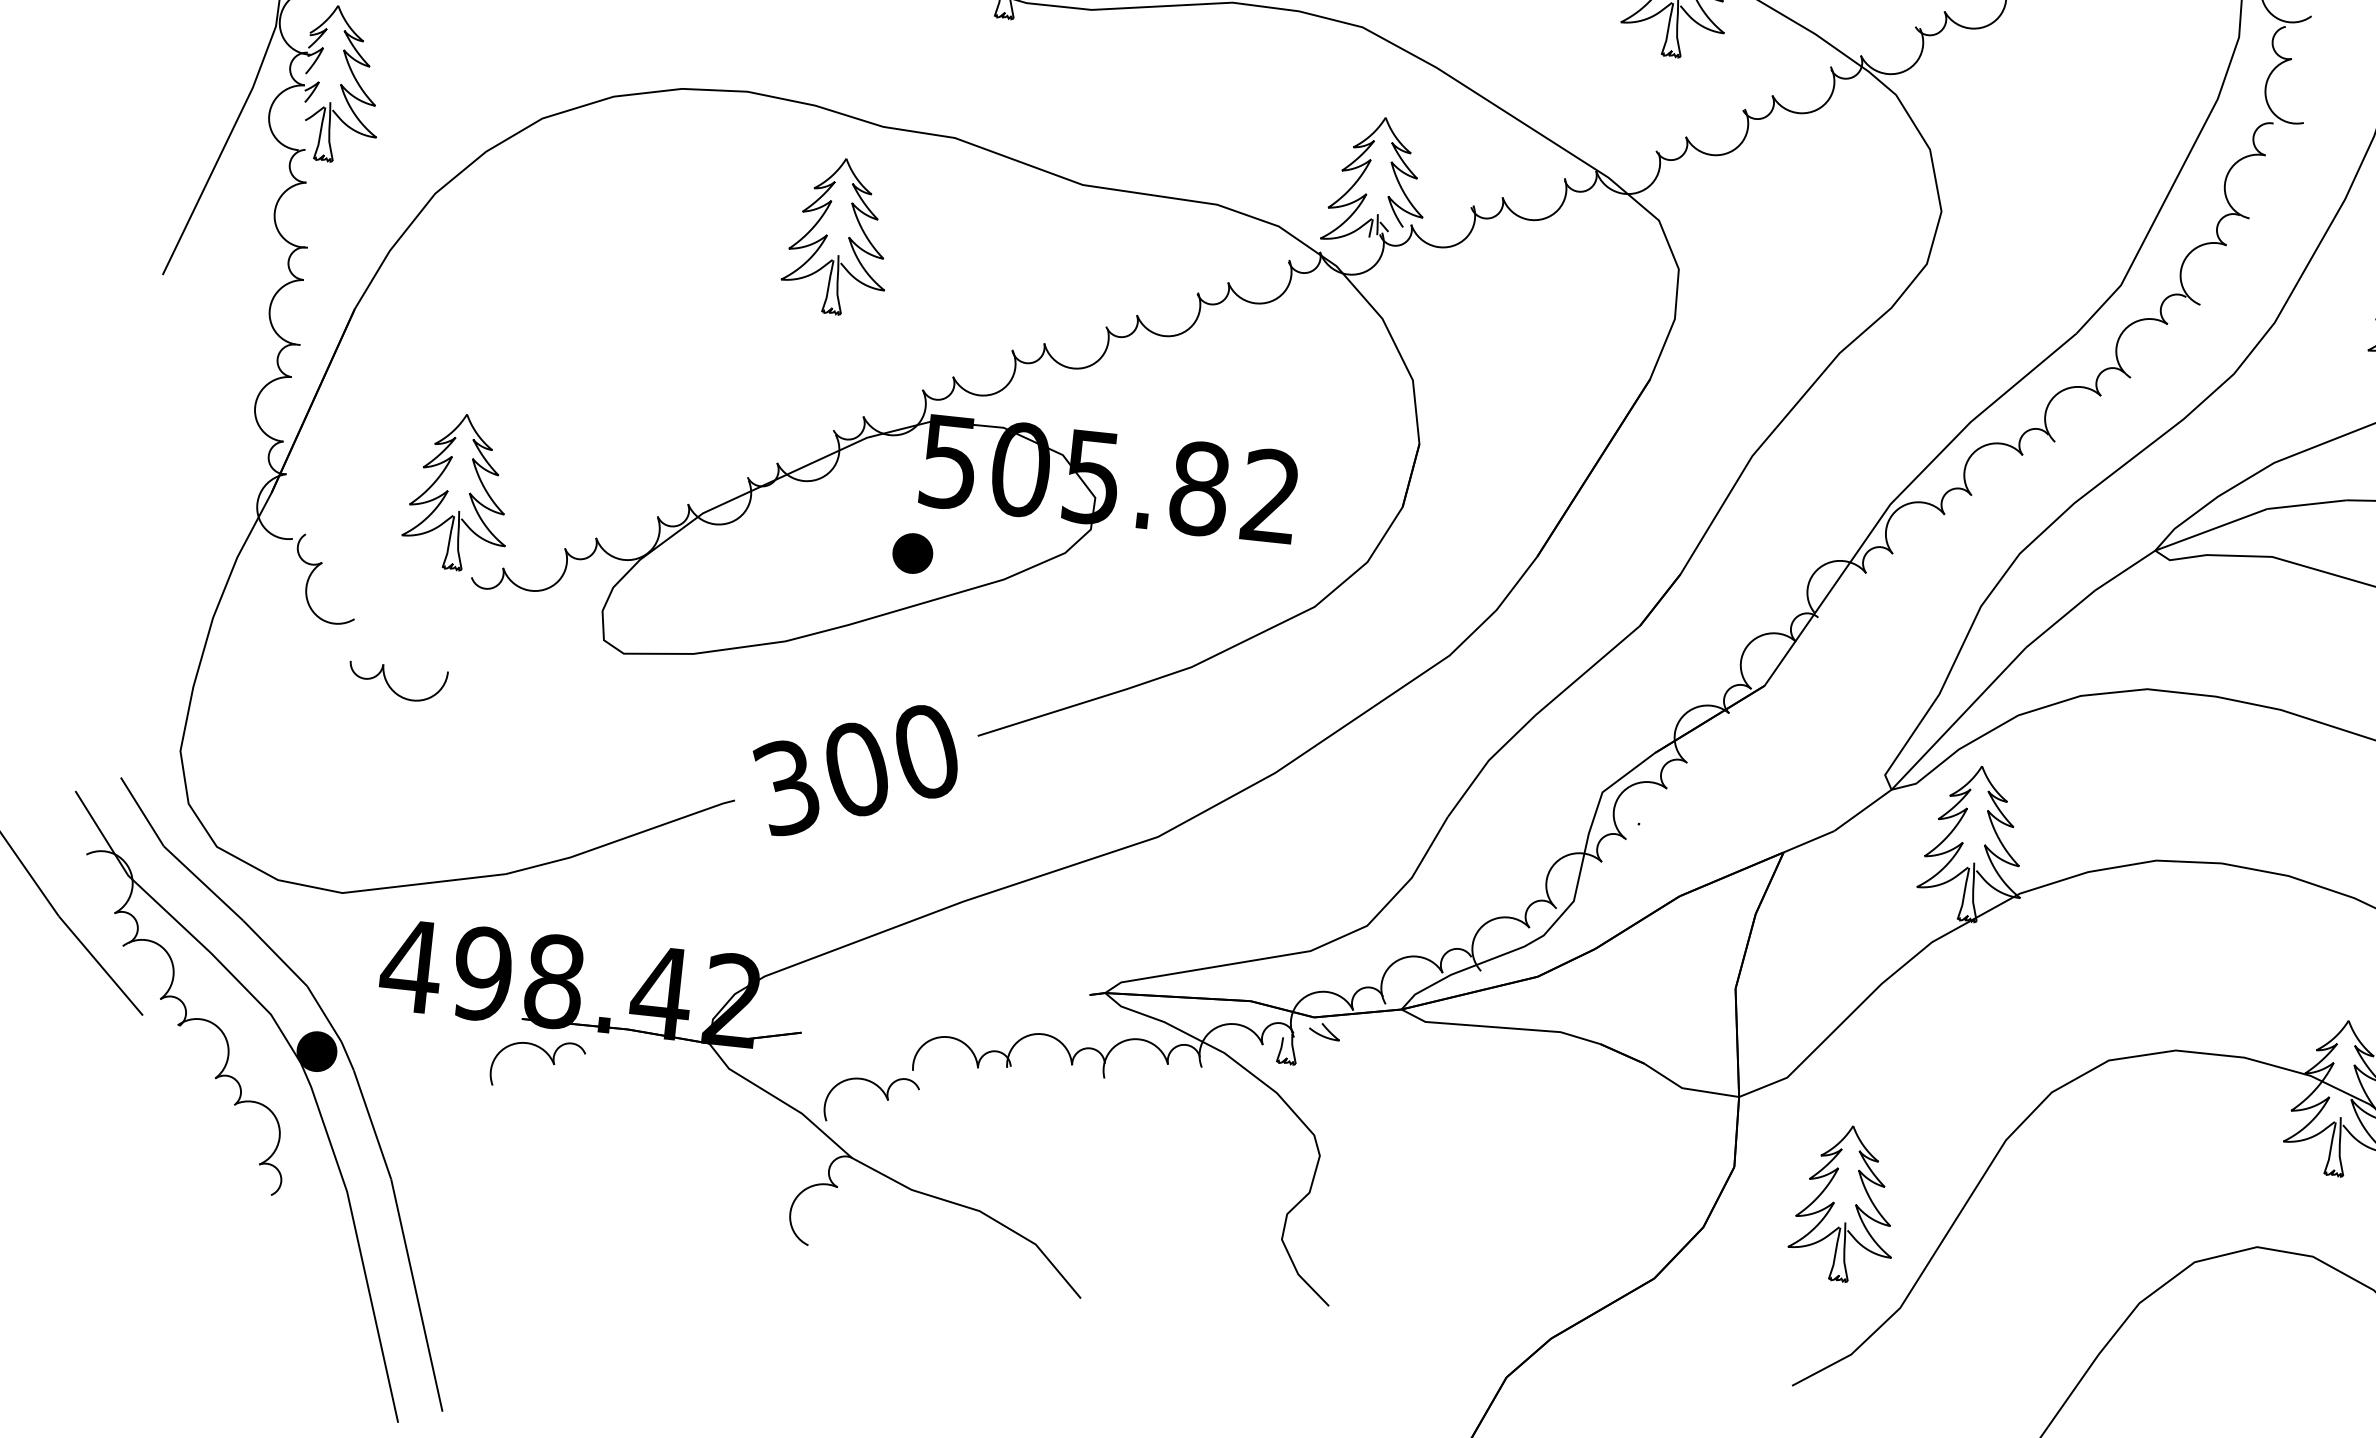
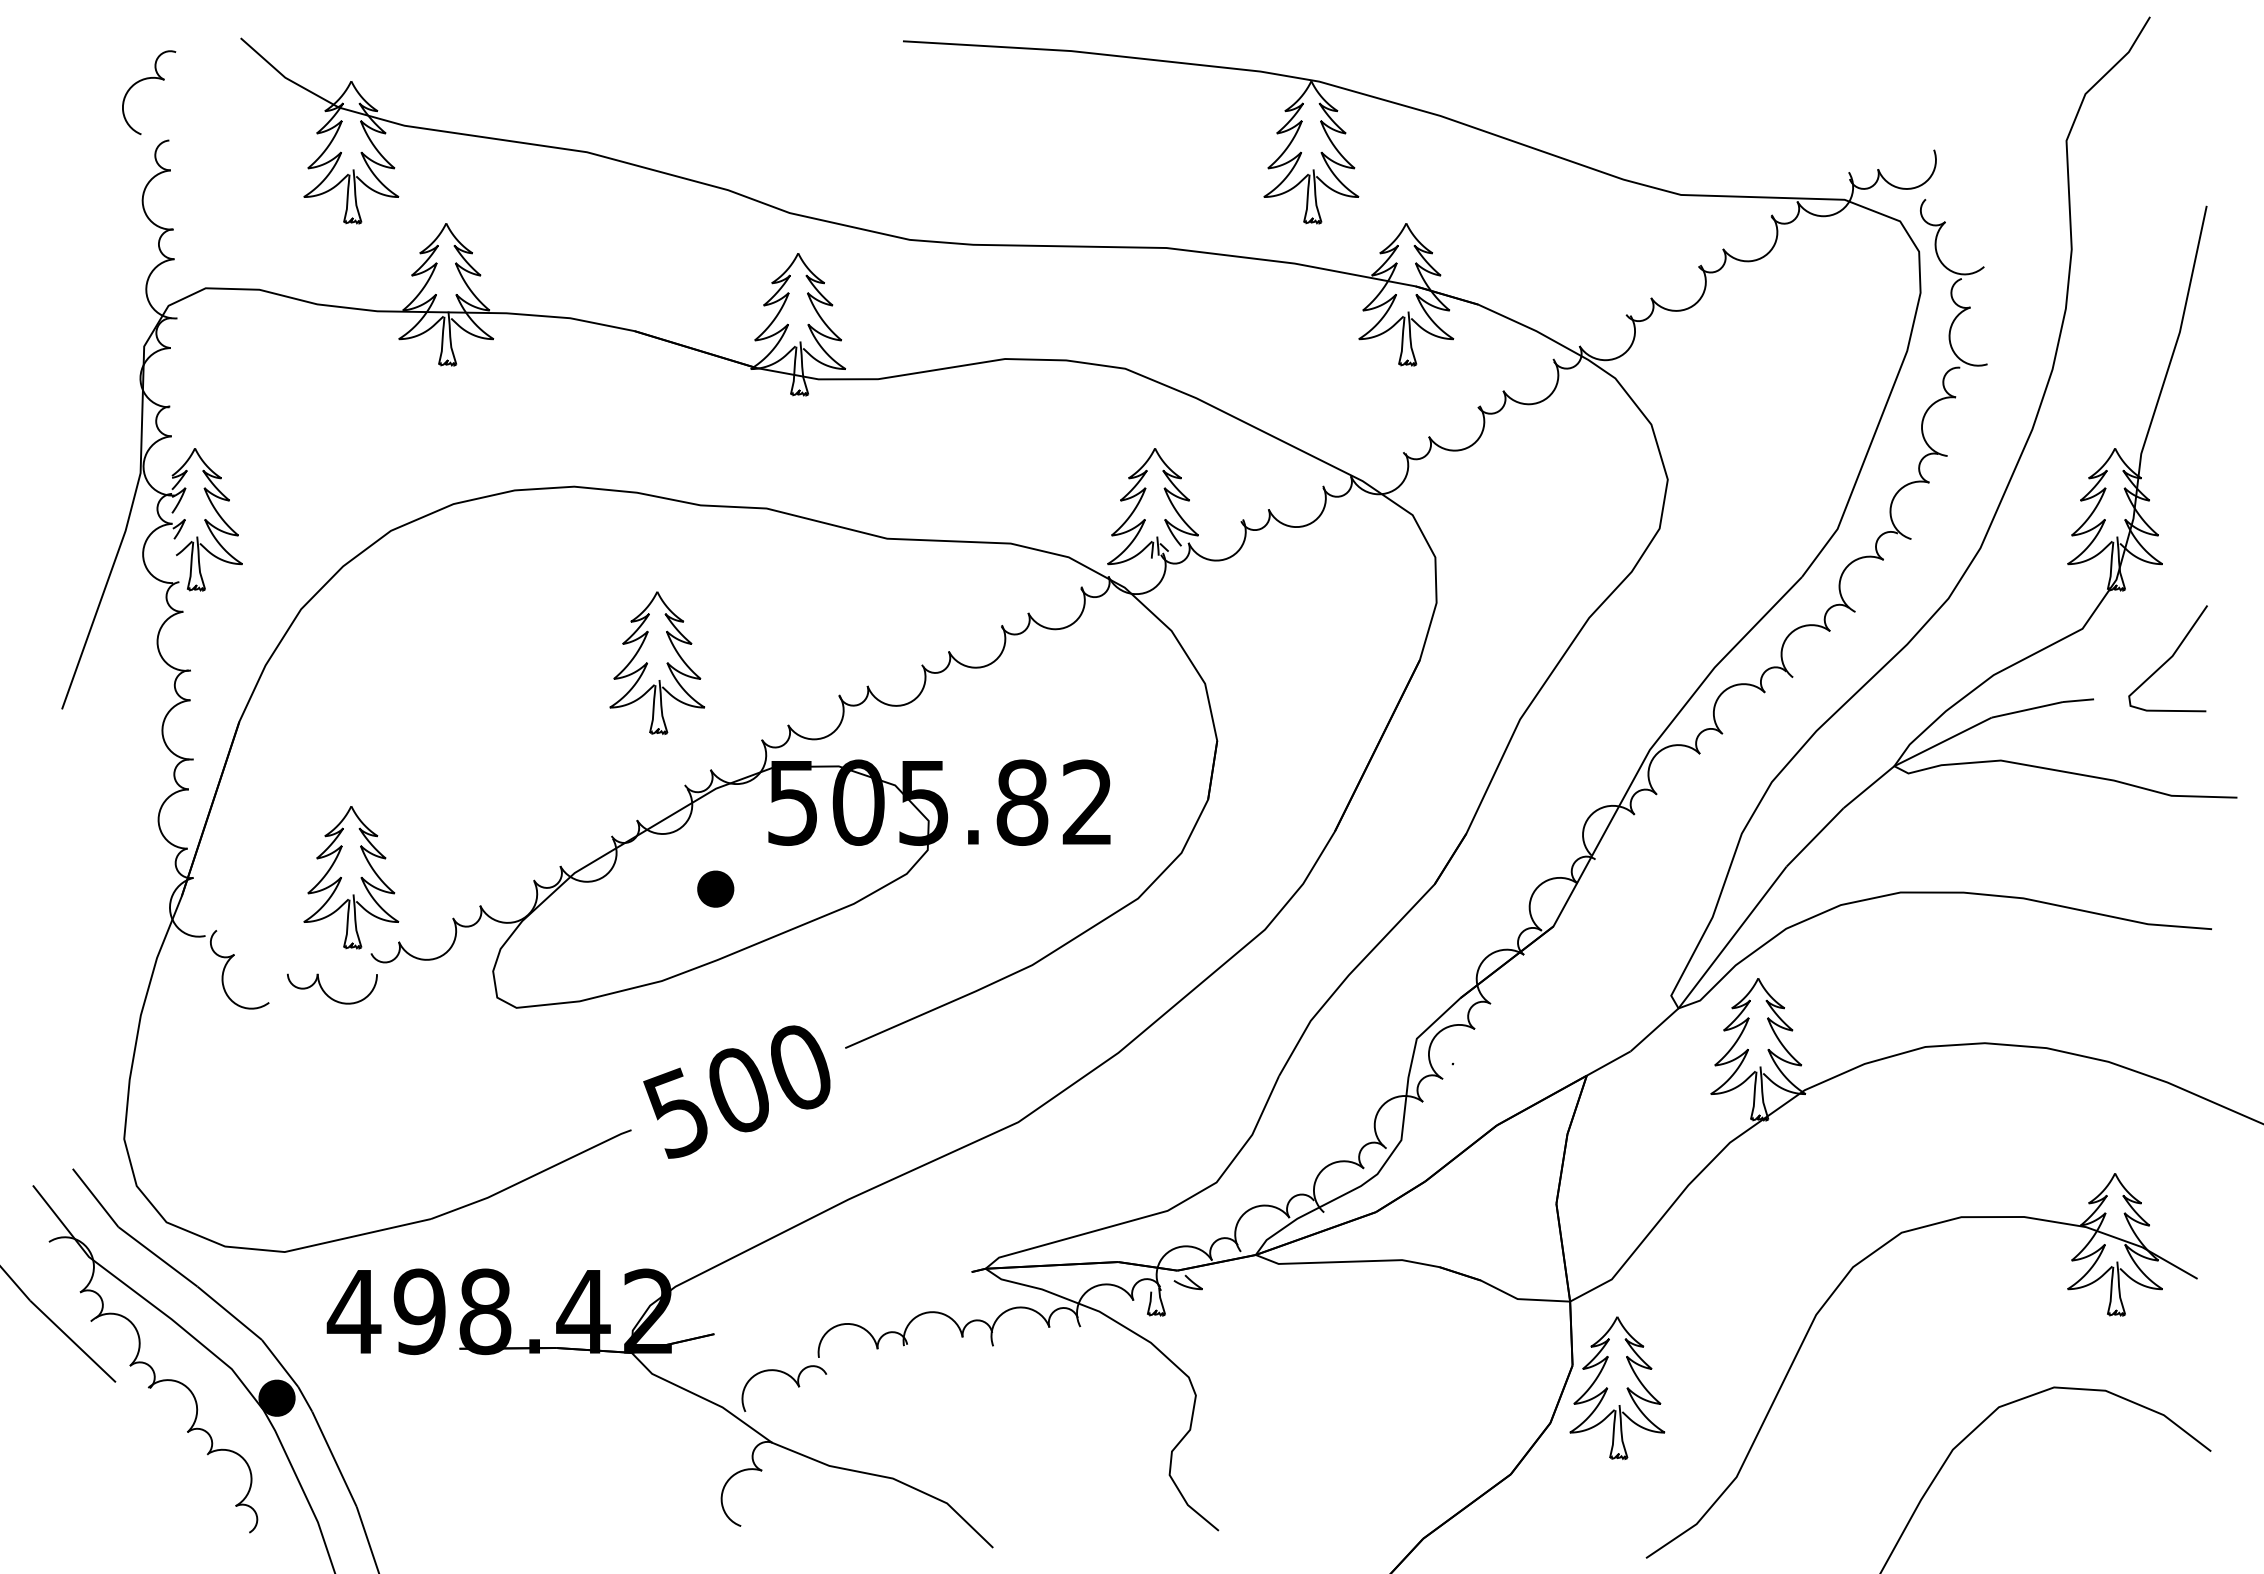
part: (838, 235) -> (657, 662), moved
part: (912, 552) -> (715, 888), moved
part: (389, 684) -> (325, 991), moved
text: (785, 786) -> (675, 1112), 300 -> 500
part: (547, 1055) -> (486, 1379), removed
part: (1845, 1203) -> (1617, 1387), moved

